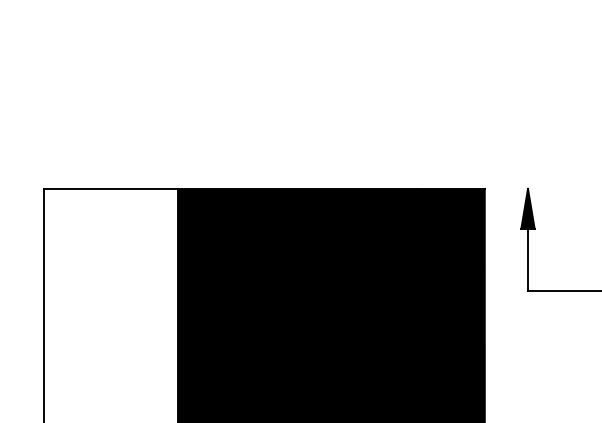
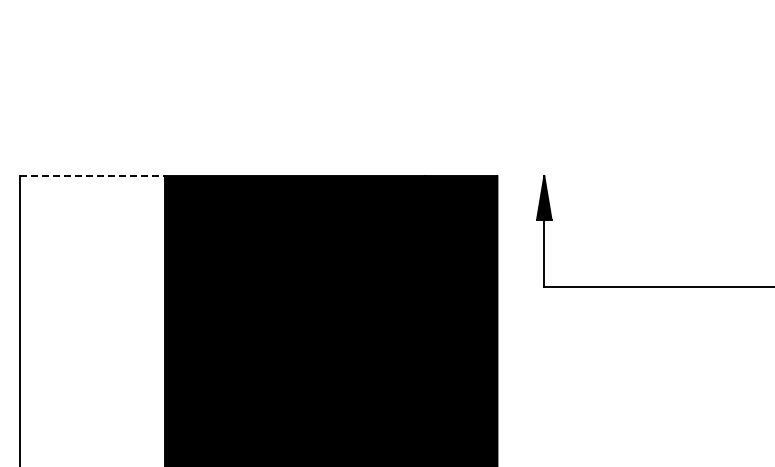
line: (111, 189) -> (92, 176), solid -> dashed

